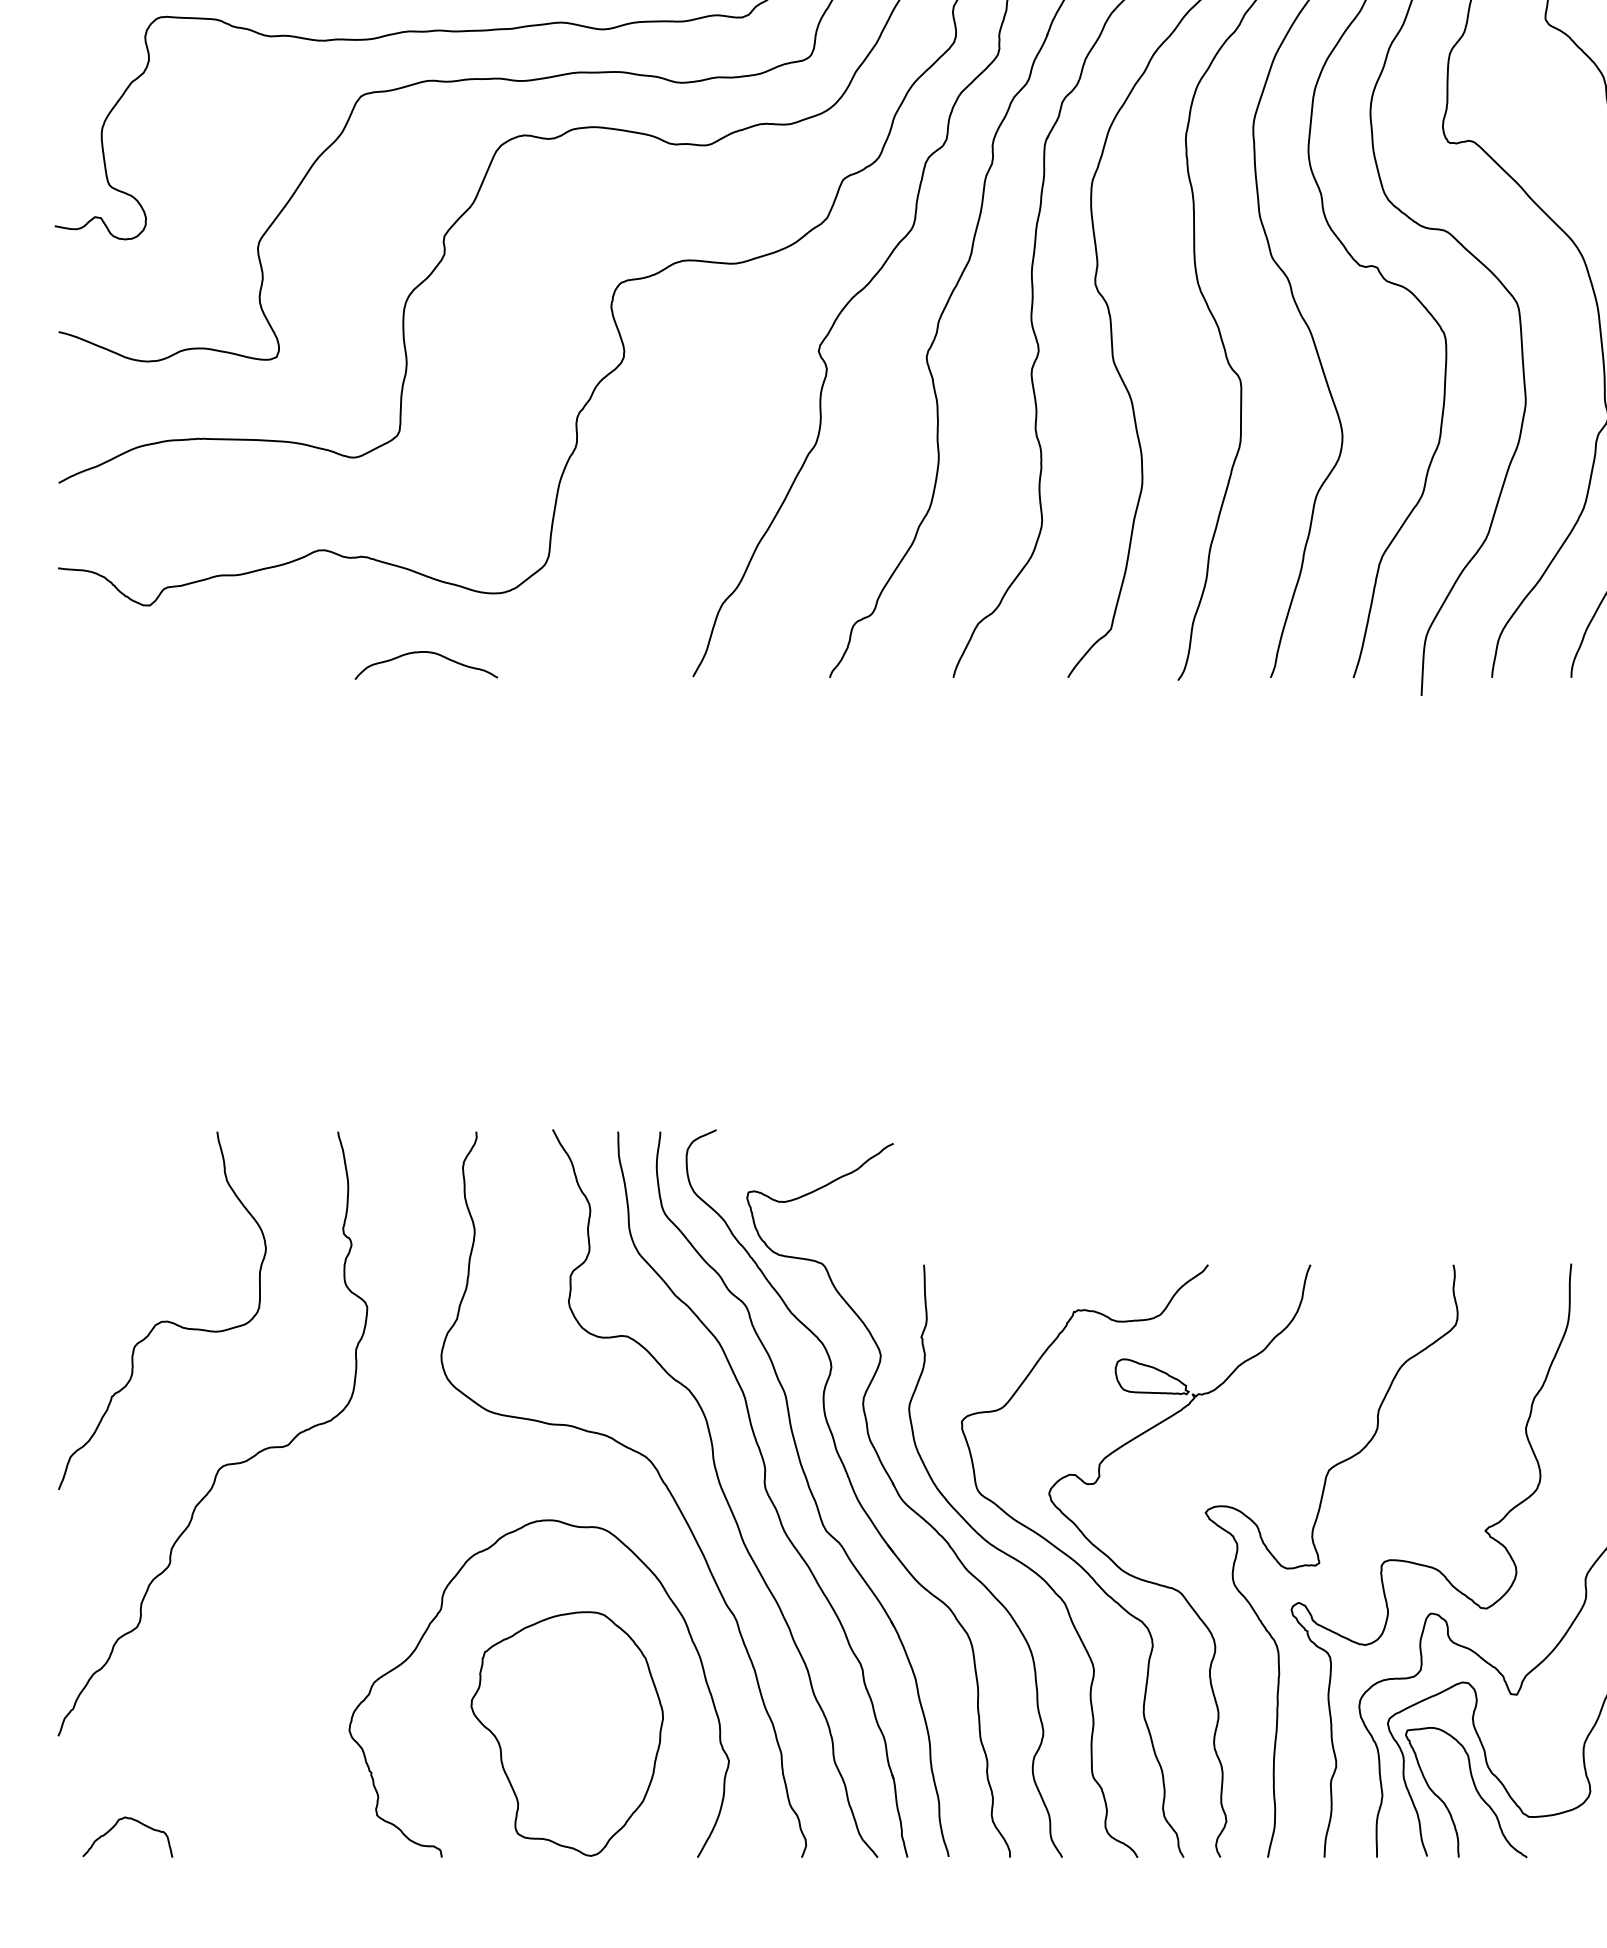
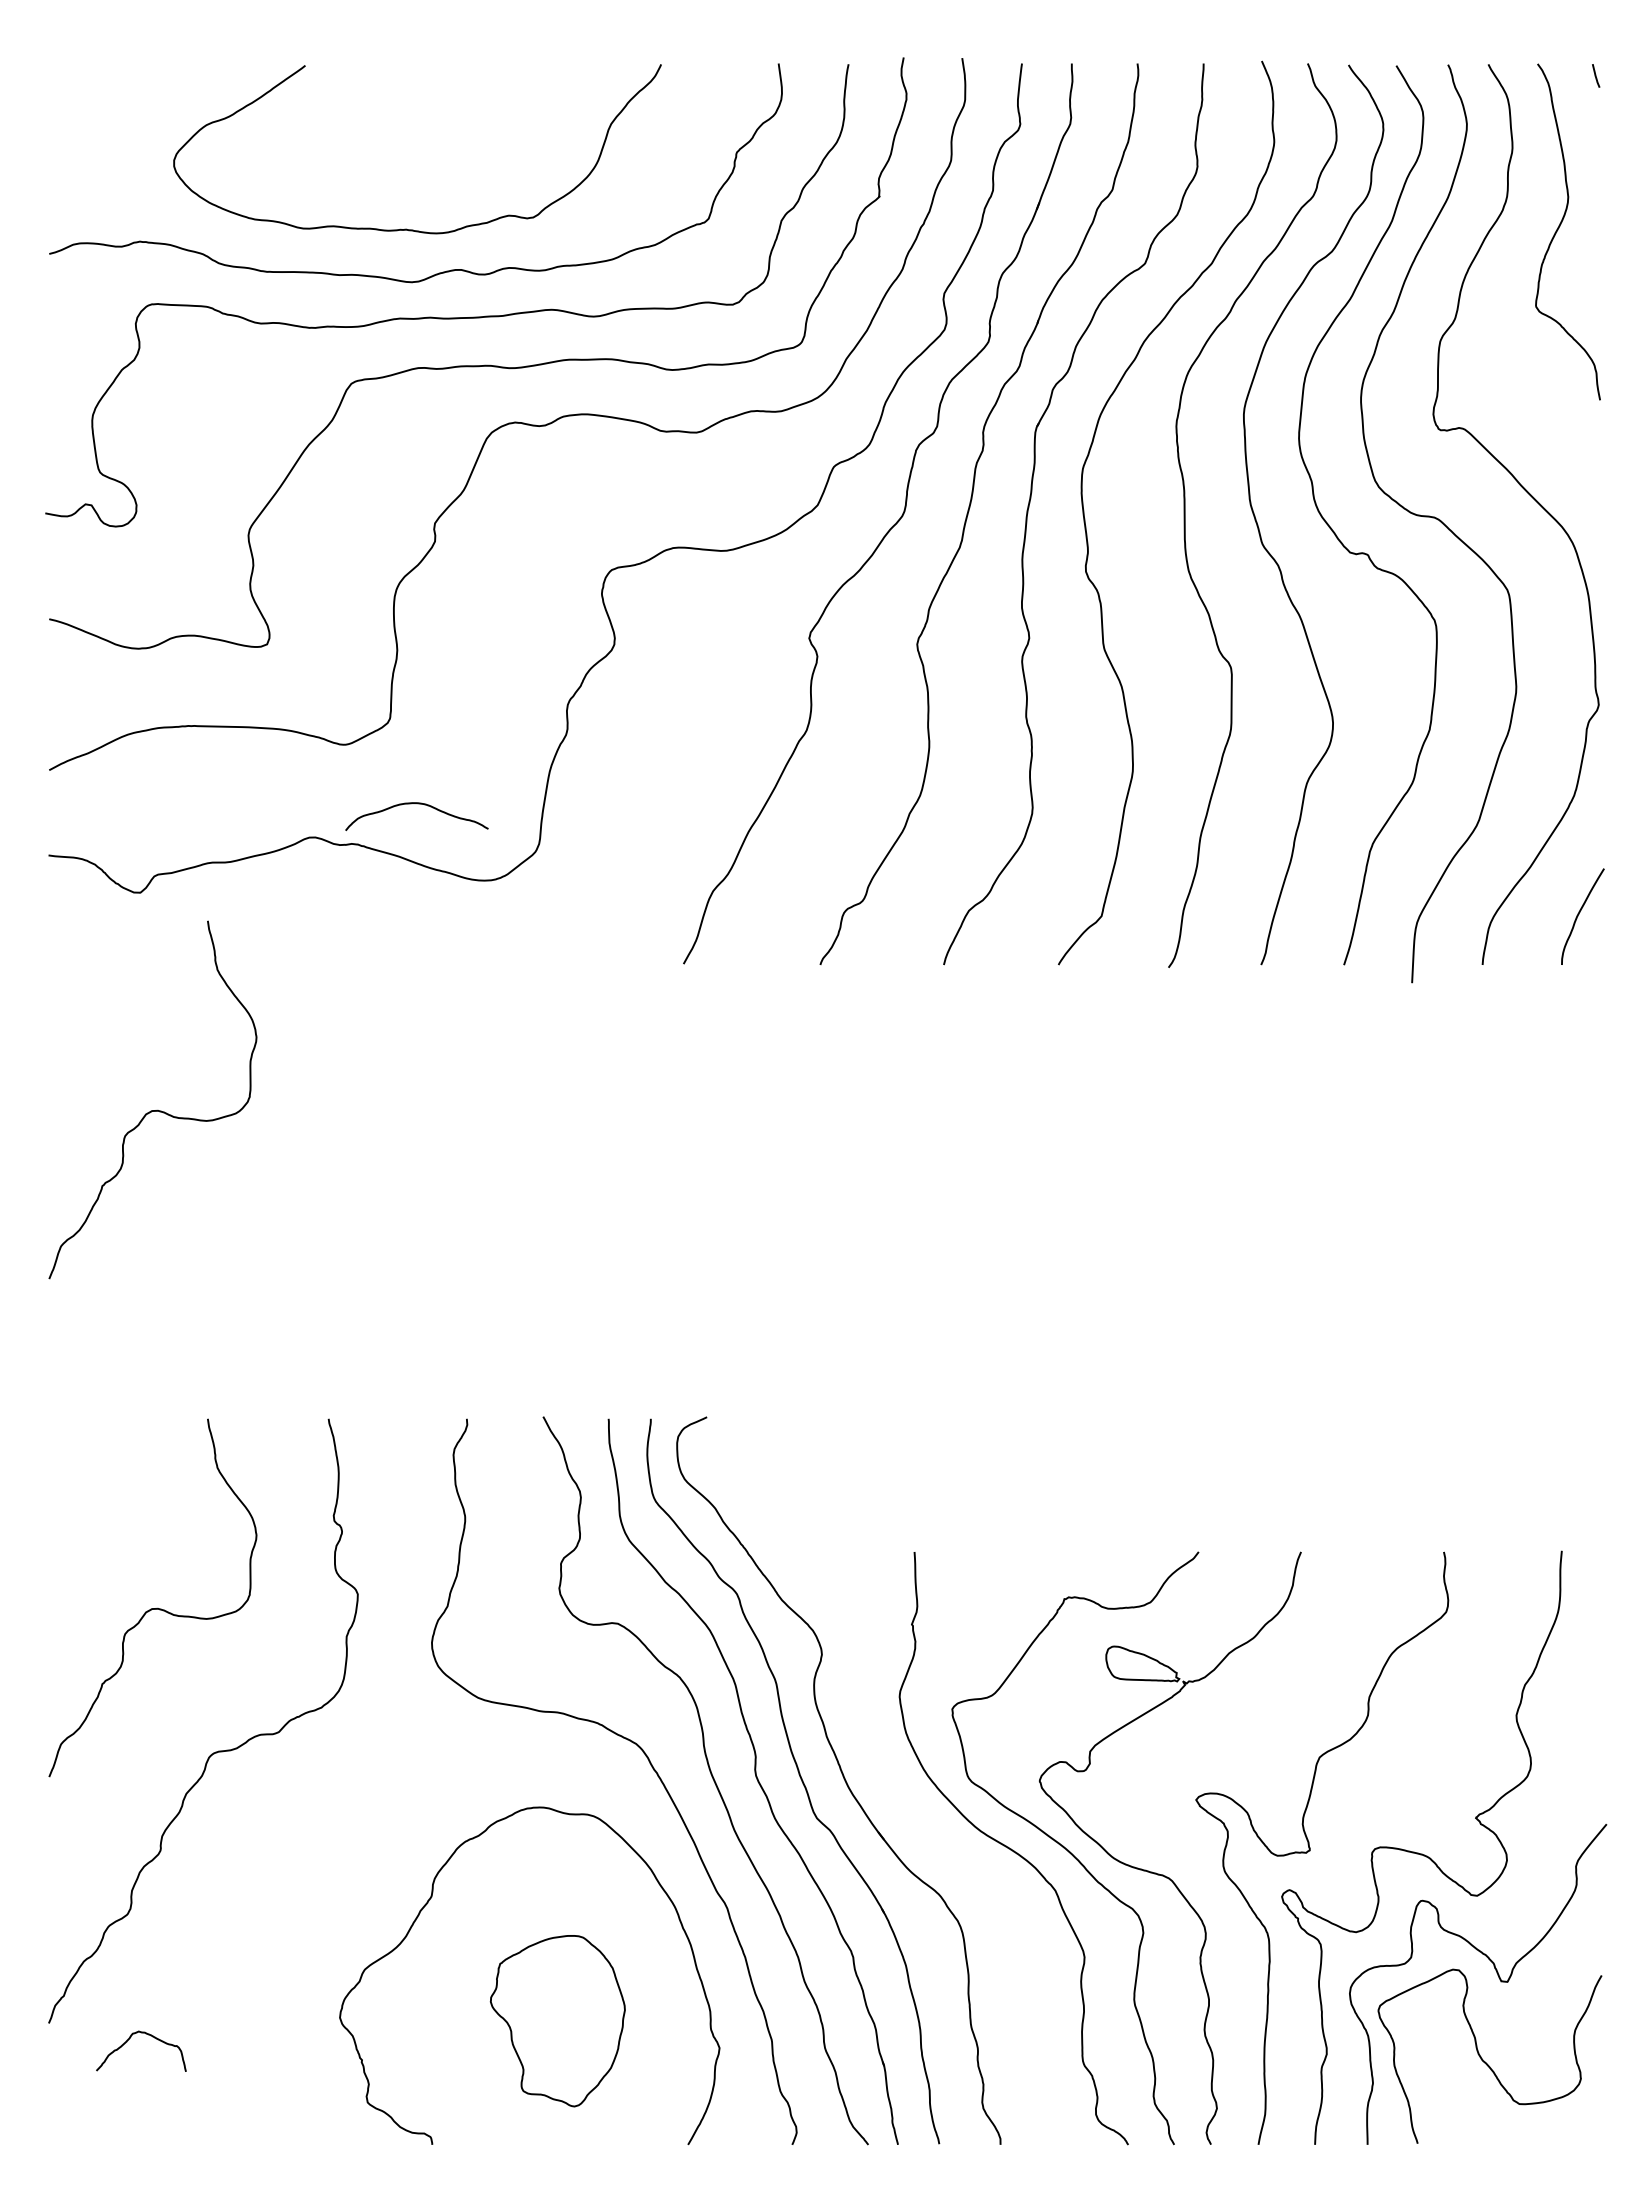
curve: (425, 653) -> (416, 804), moved
curve: (161, 823) -> (152, 1110), added
part: (903, 1500) -> (894, 1787), removed
part: (566, 1733) -> (557, 2020), size x0.7
curve: (1474, 1789) -> (1465, 2076), removed
curve: (113, 1828) -> (127, 2042), moved

